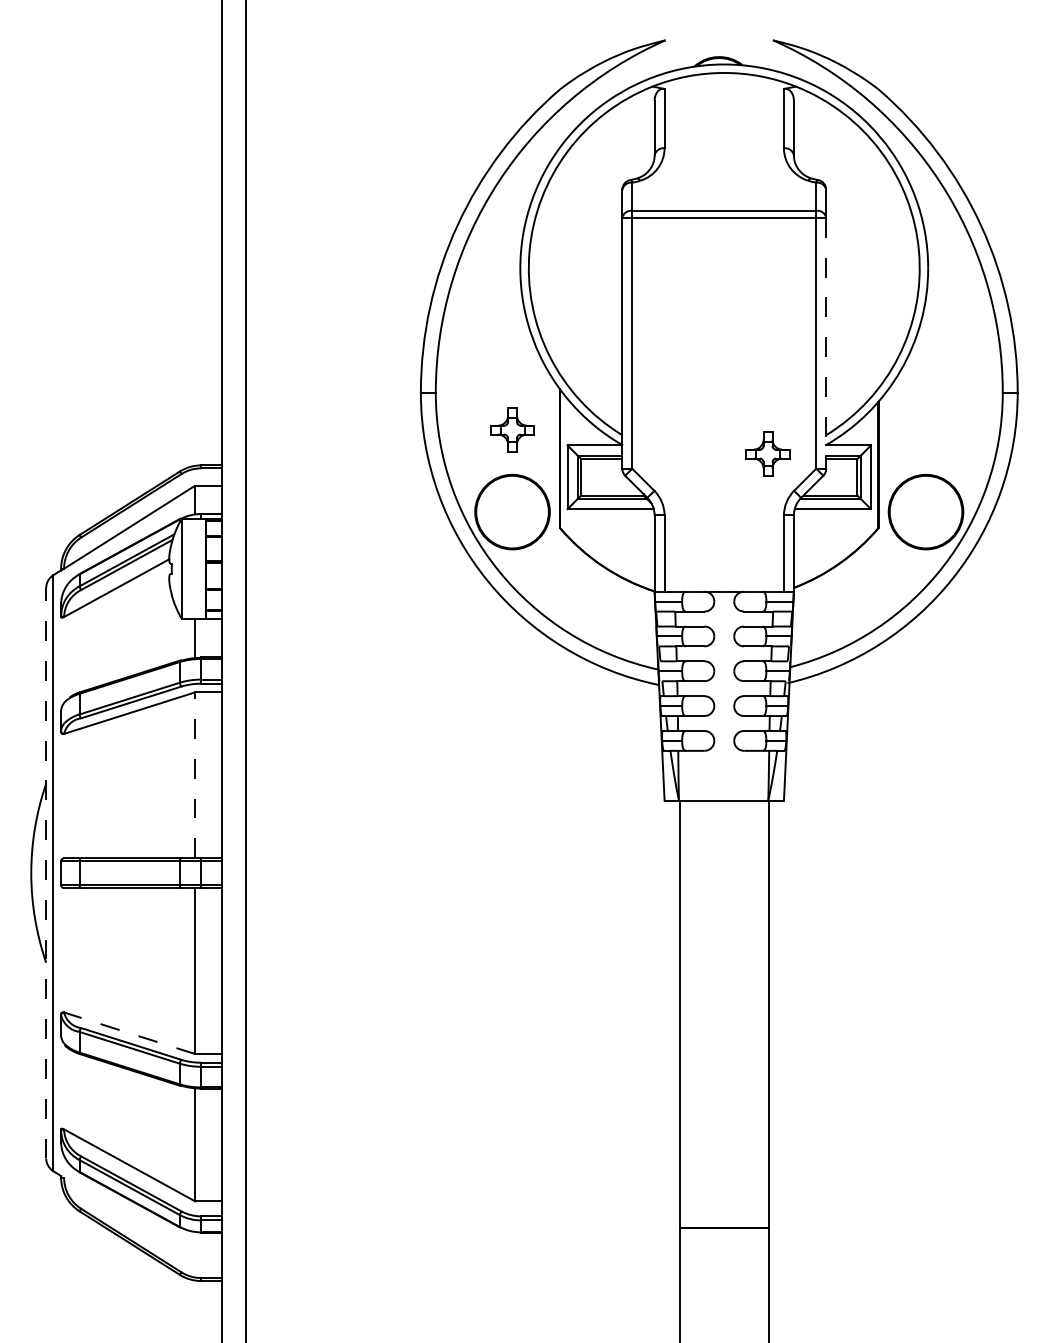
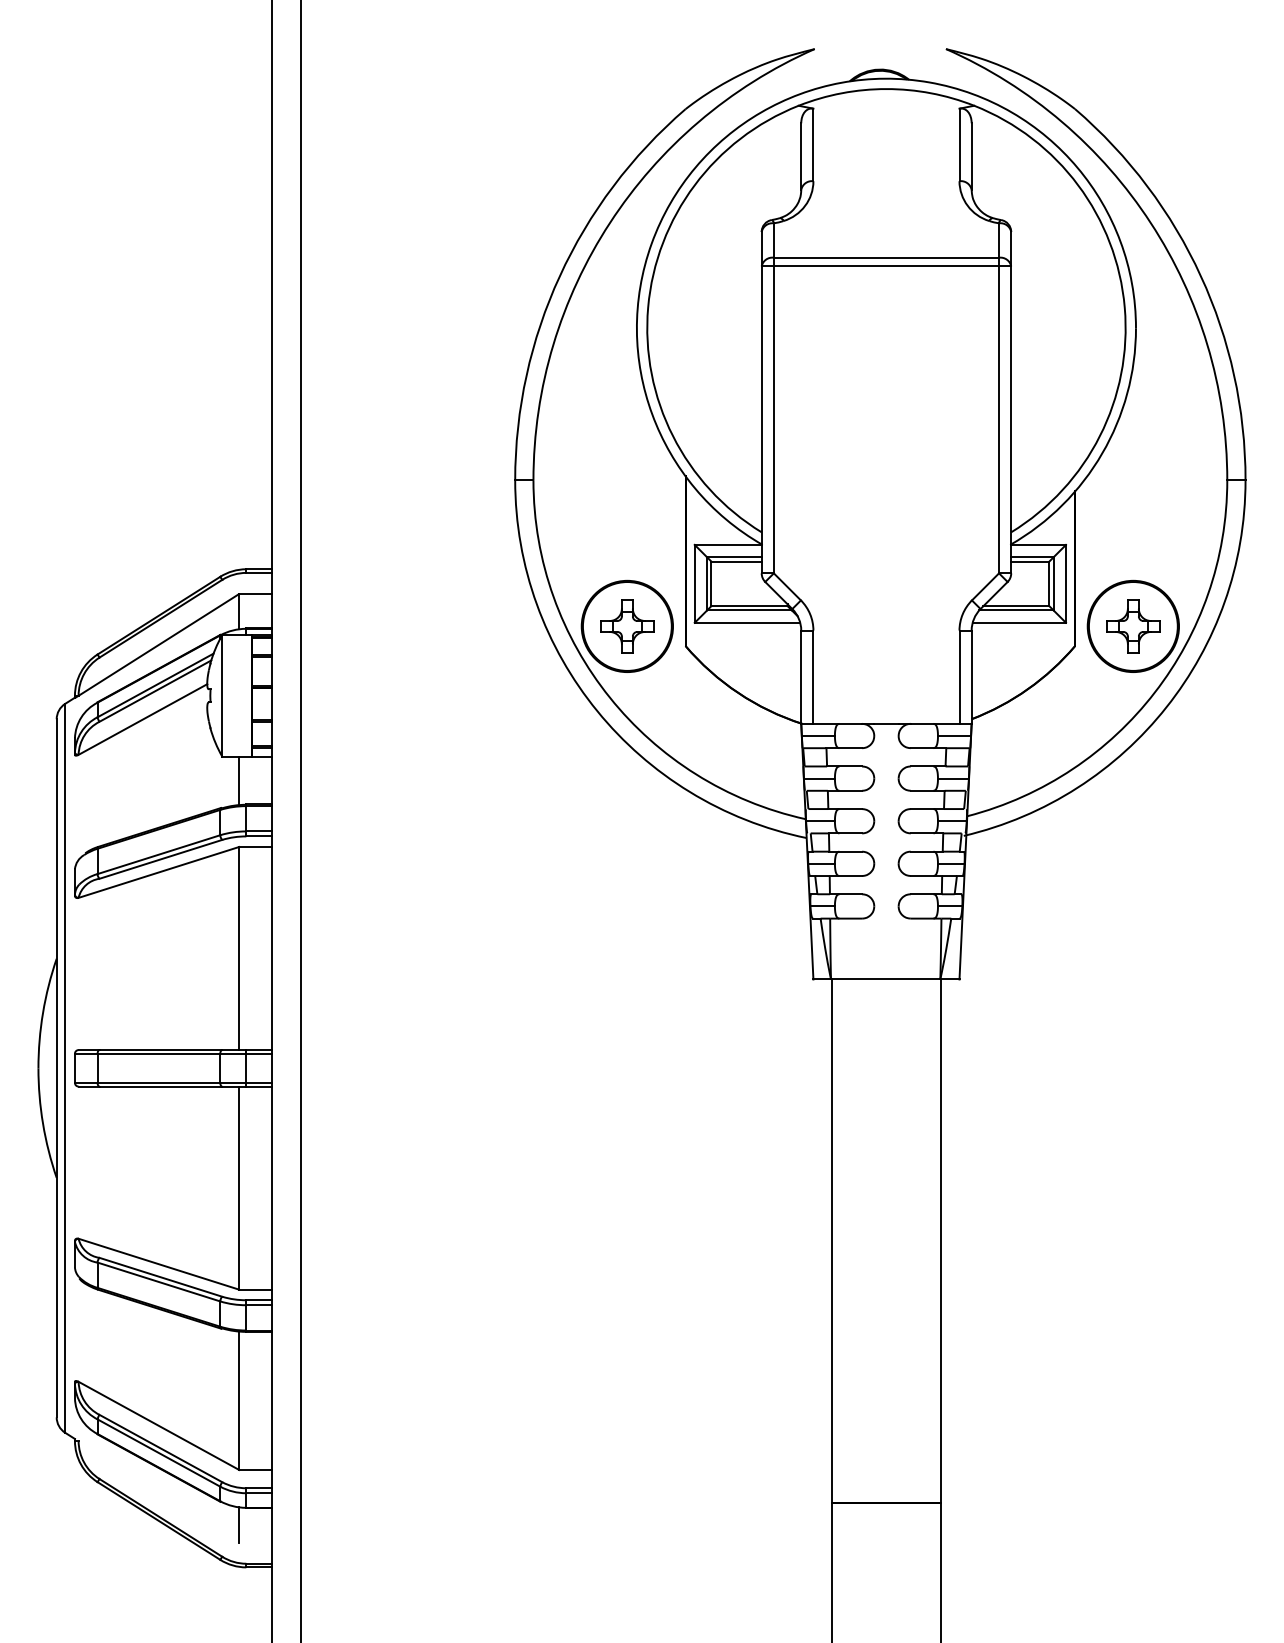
line: (826, 343) -> (1011, 420), dashed -> solid
part: (512, 429) -> (627, 625), moved
part: (767, 453) -> (1132, 625), moved
line: (195, 775) -> (239, 948), dashed -> solid
line: (46, 872) -> (57, 1067), dashed -> solid
line: (129, 1033) -> (158, 1264), dashed -> solid
line: (195, 1246) -> (239, 1525), added

